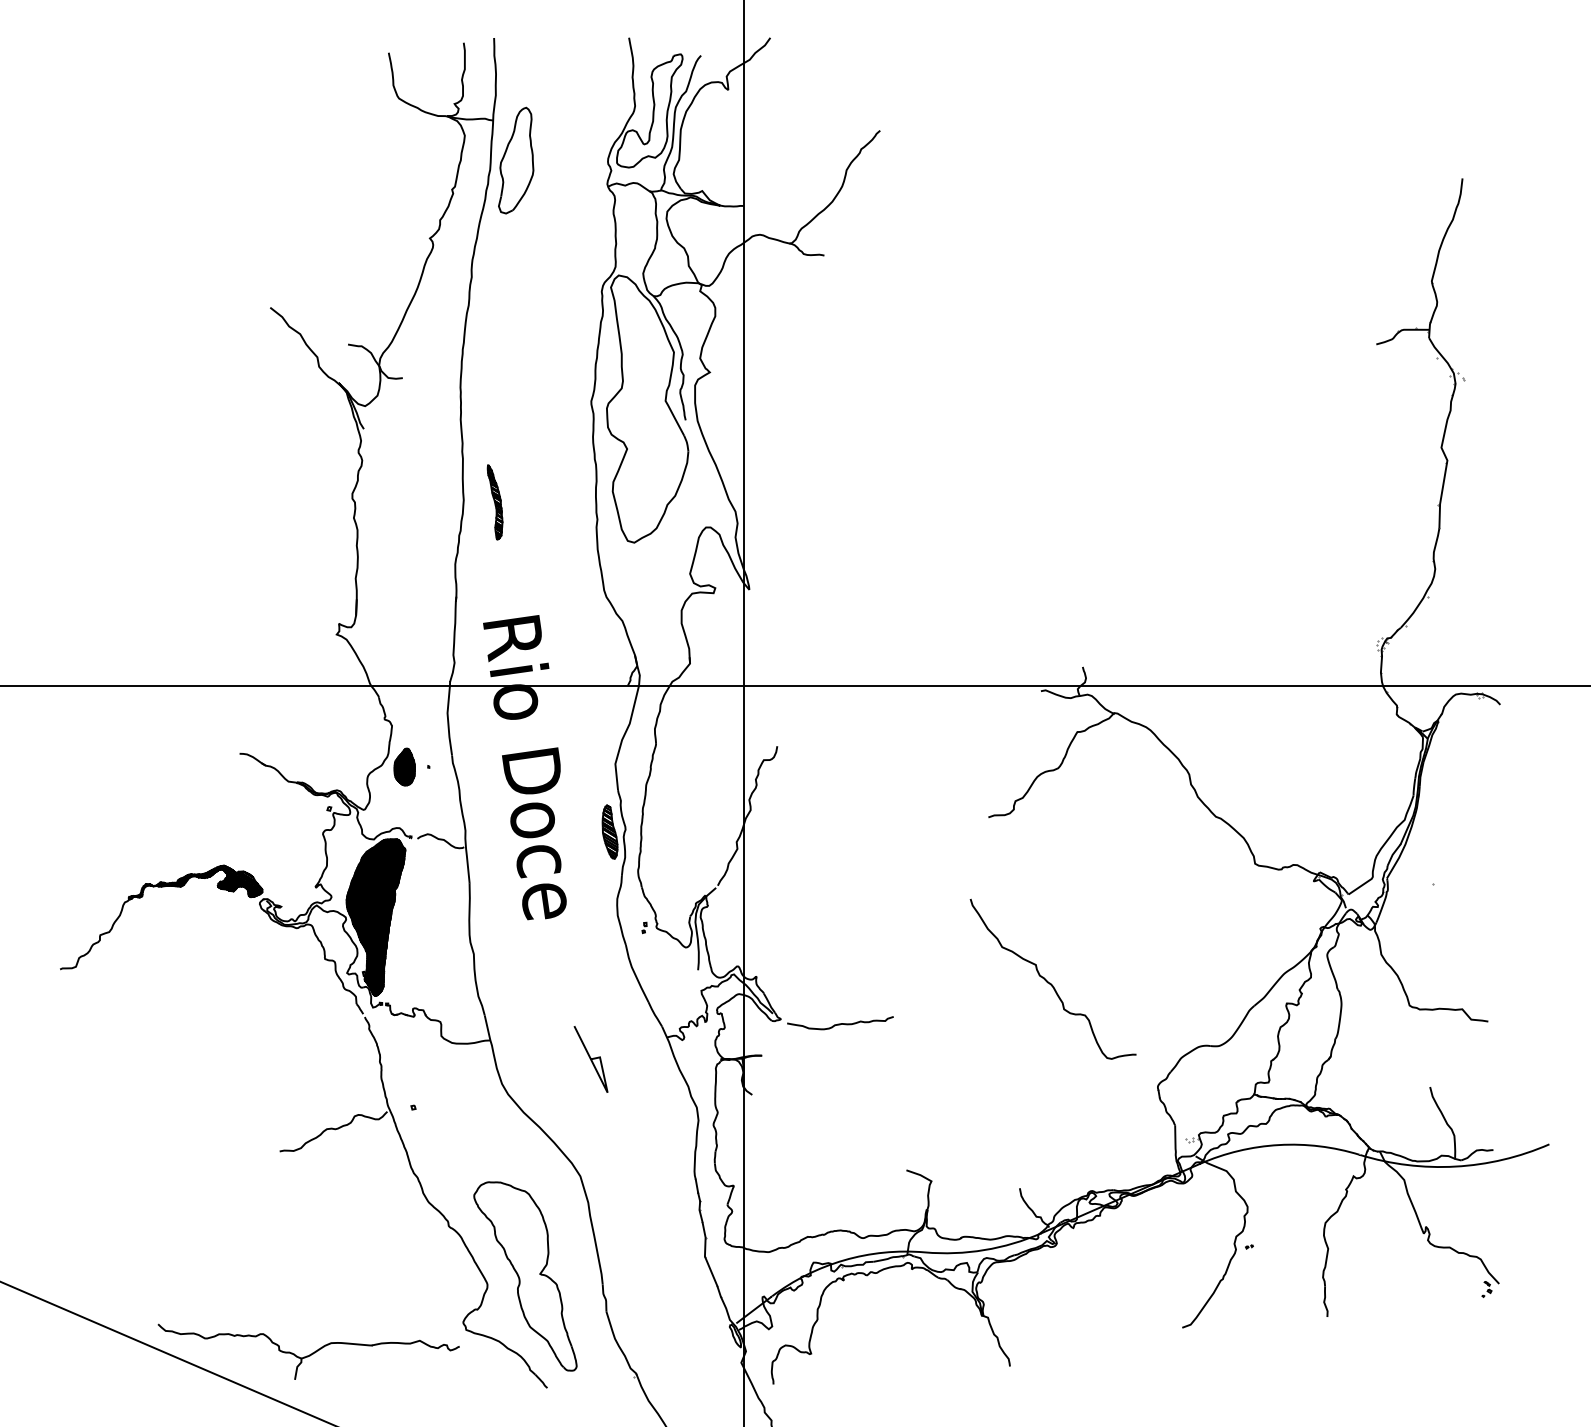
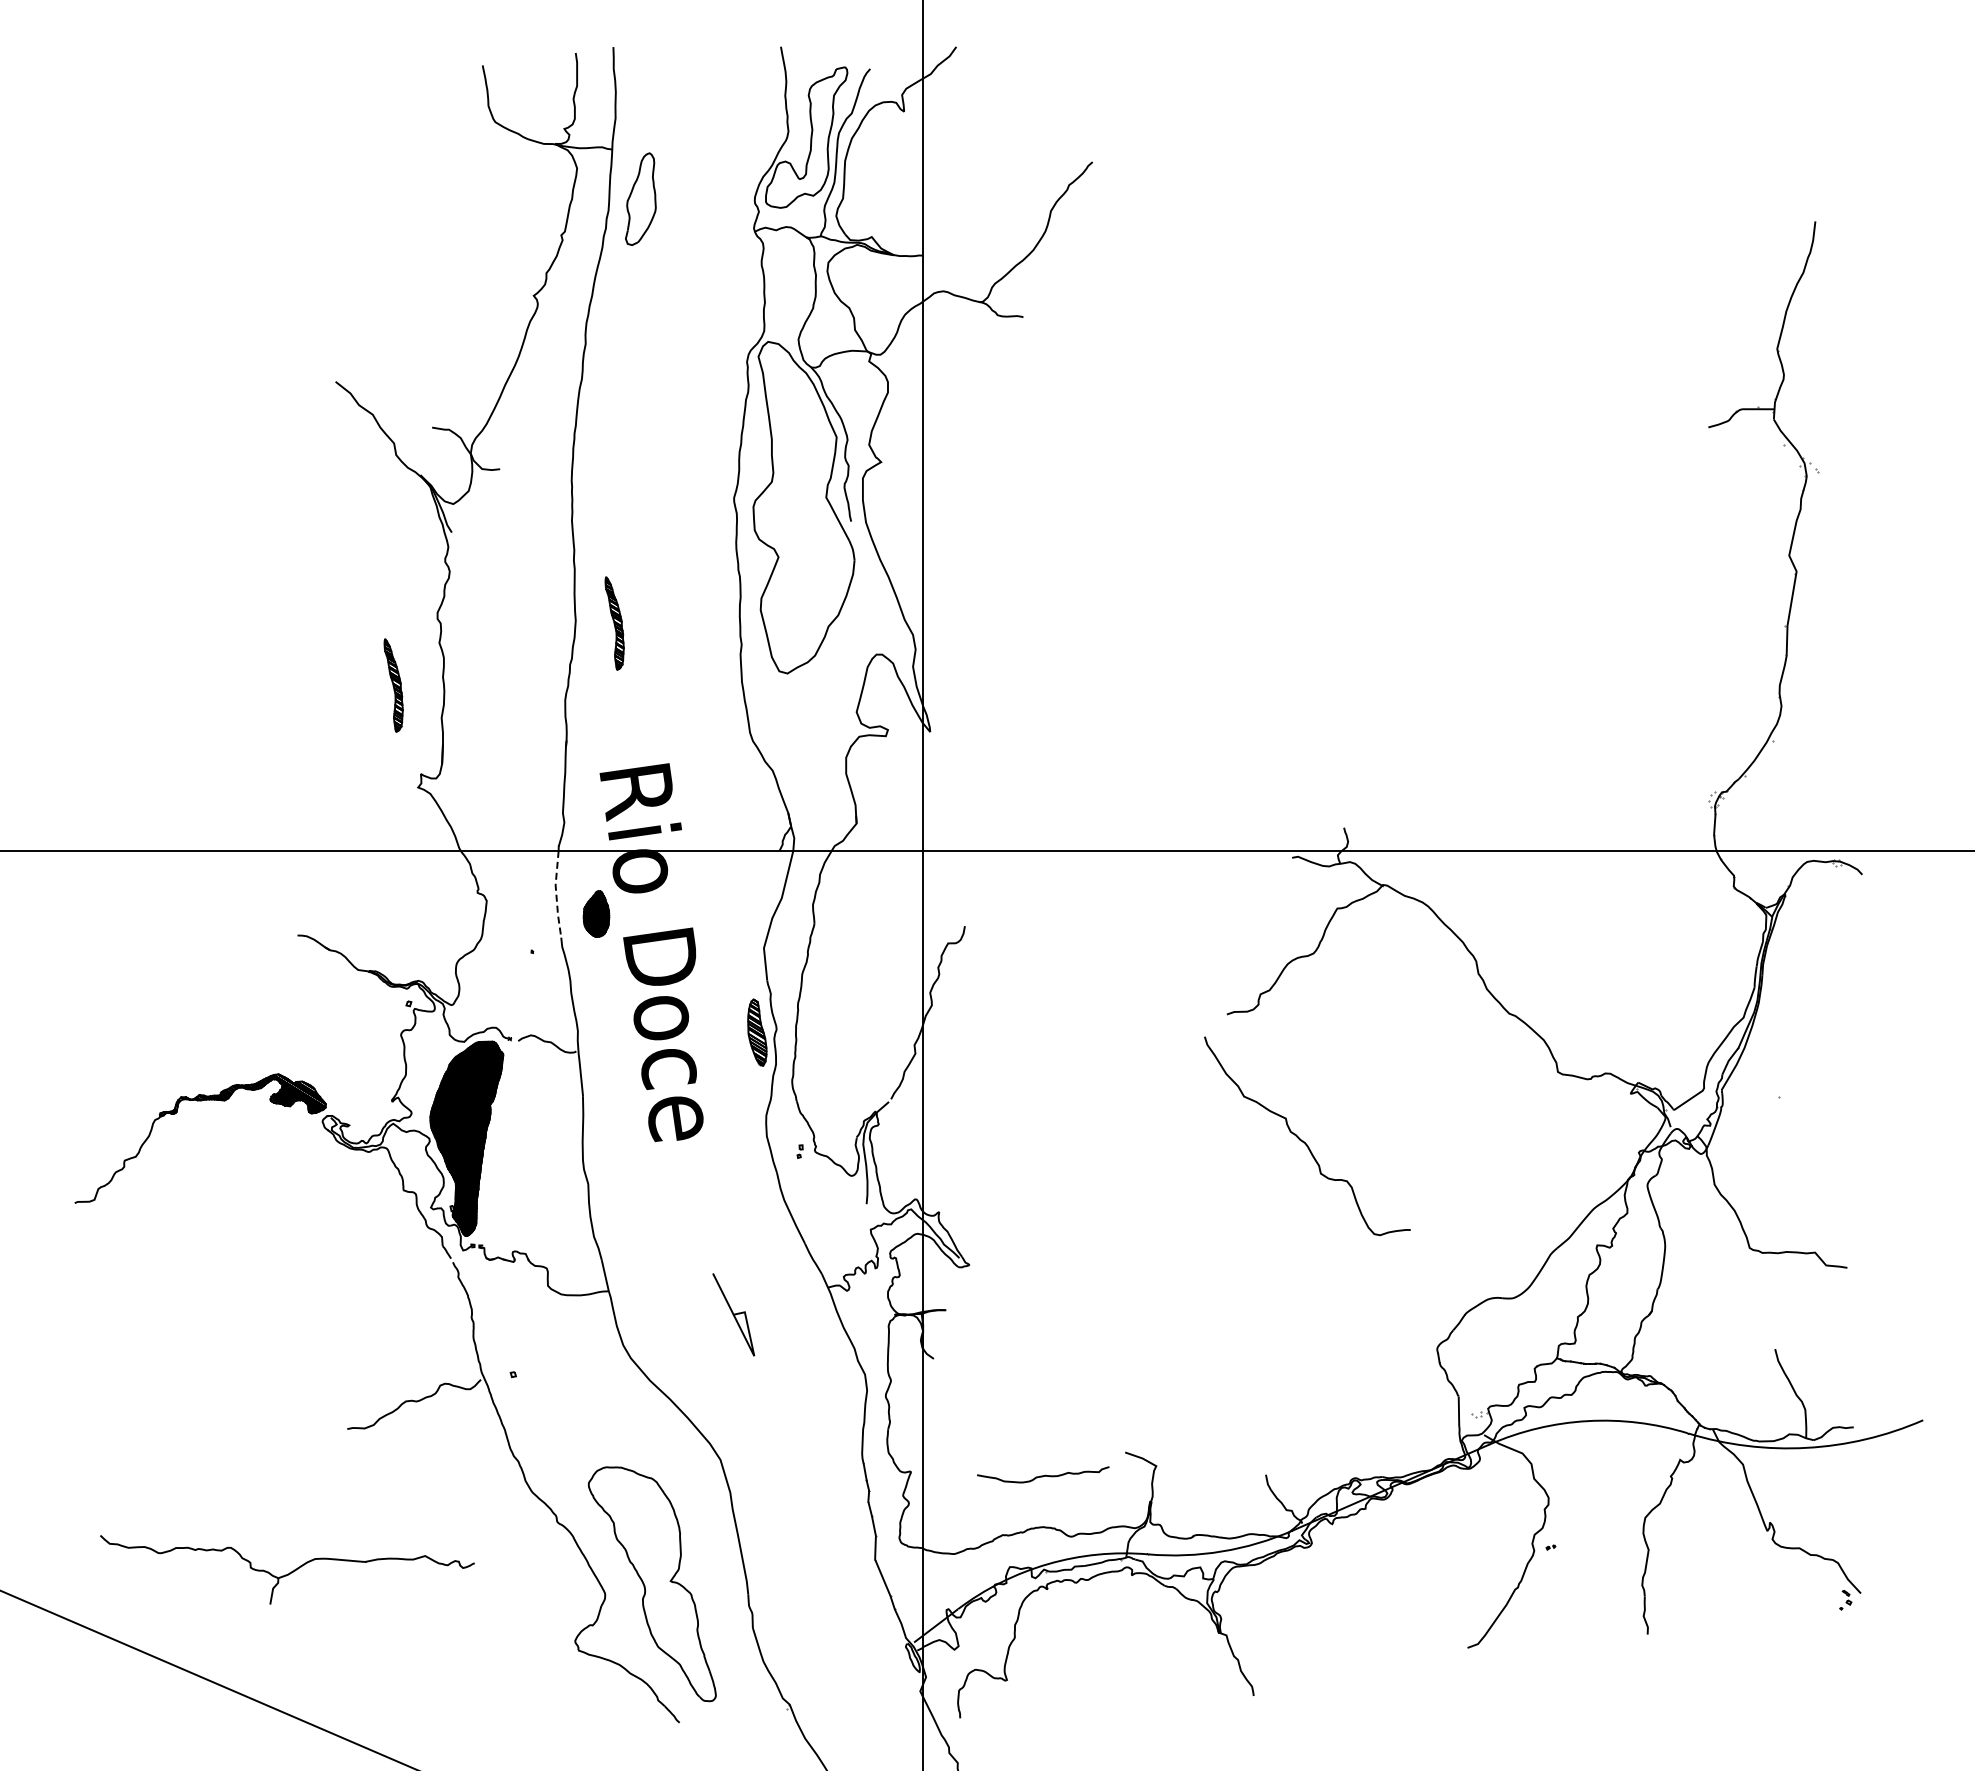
part: (515, 159) -> (640, 198), size x0.7
part: (316, 552) -> (393, 685), added
line: (448, 720) -> (556, 894), solid -> dashed
part: (404, 766) -> (596, 913), moved
curve: (1050, 982) -> (1303, 1140), moved
curve: (840, 1023) -> (1043, 1475), moved
part: (308, 1351) -> (287, 1569), moved

